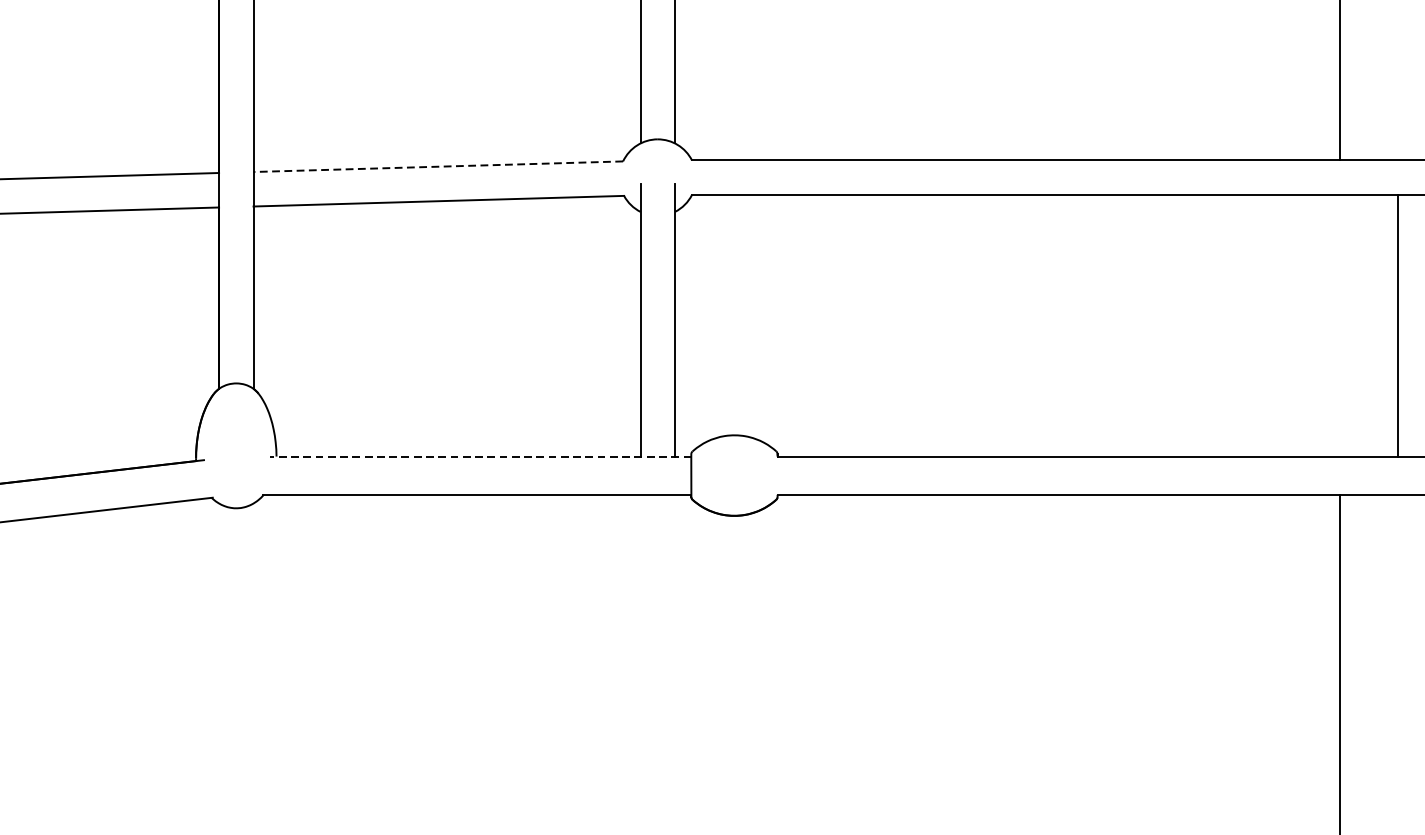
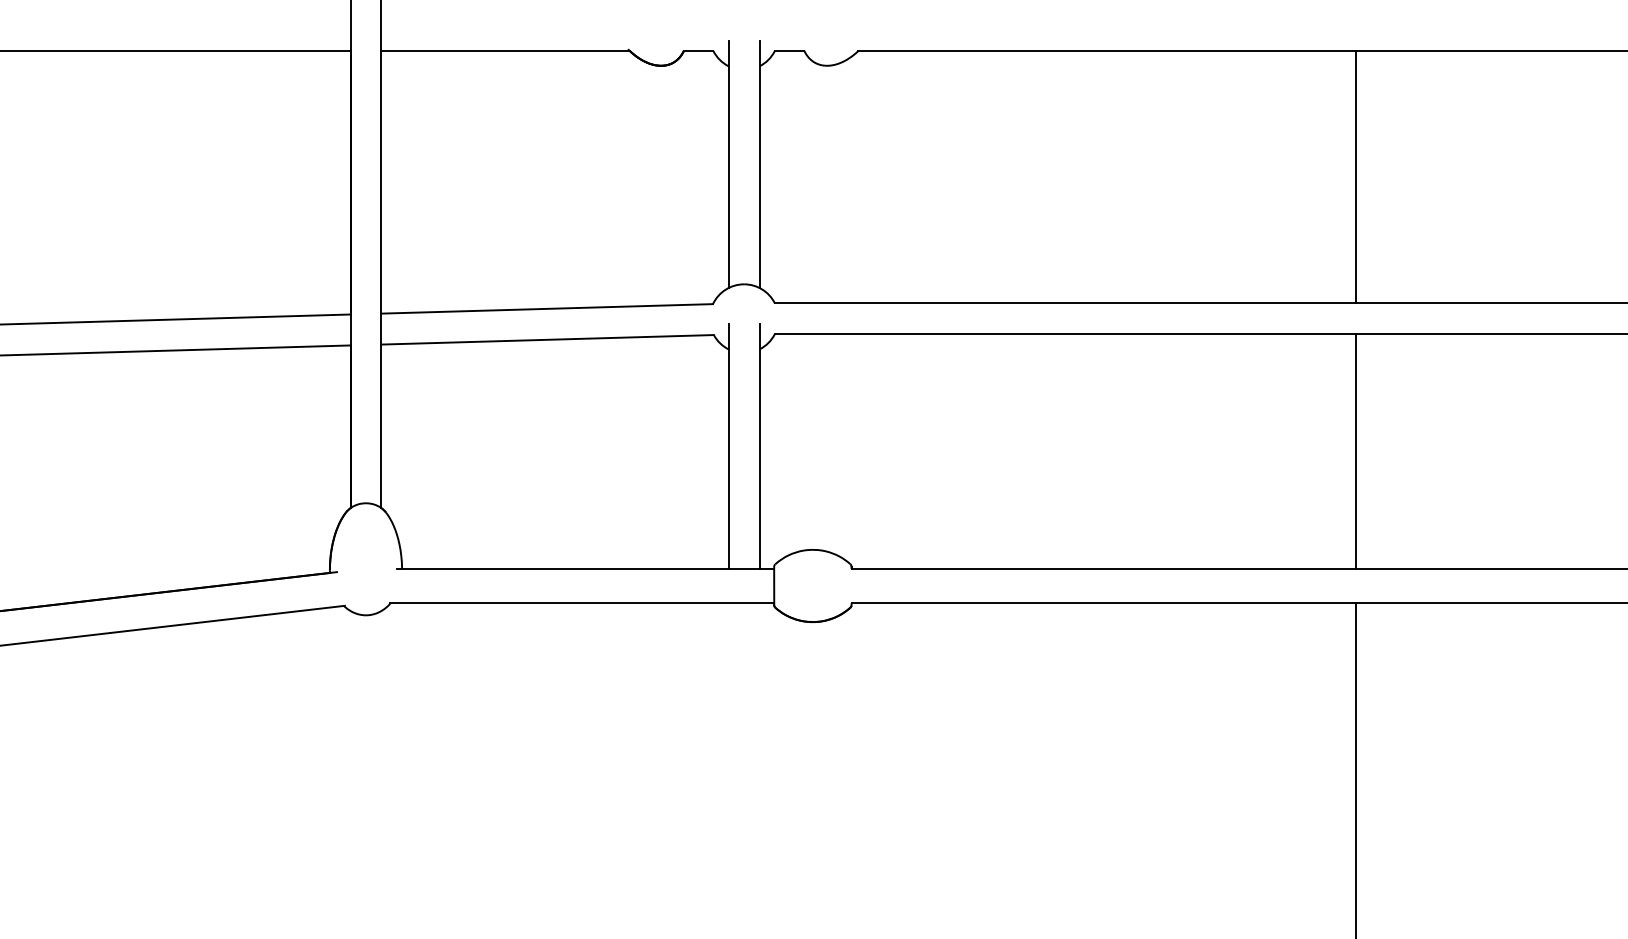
line: (438, 166) -> (547, 308), dashed -> solid
line: (1397, 325) -> (1355, 451), moved
line: (480, 456) -> (585, 568), dashed -> solid

